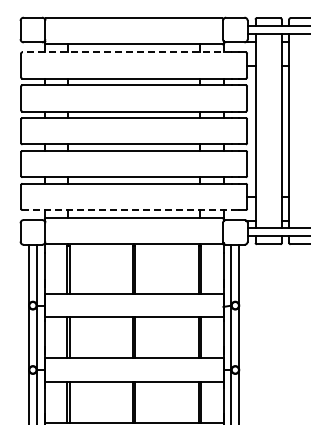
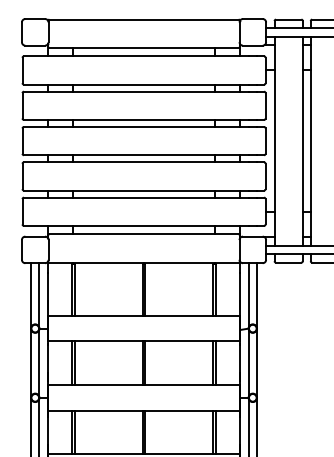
line: (127, 52) -> (136, 56), dashed -> solid
line: (127, 210) -> (136, 226), dashed -> solid

